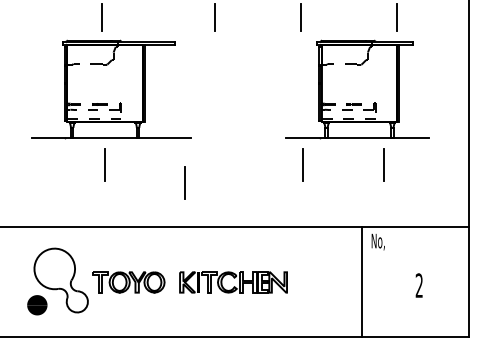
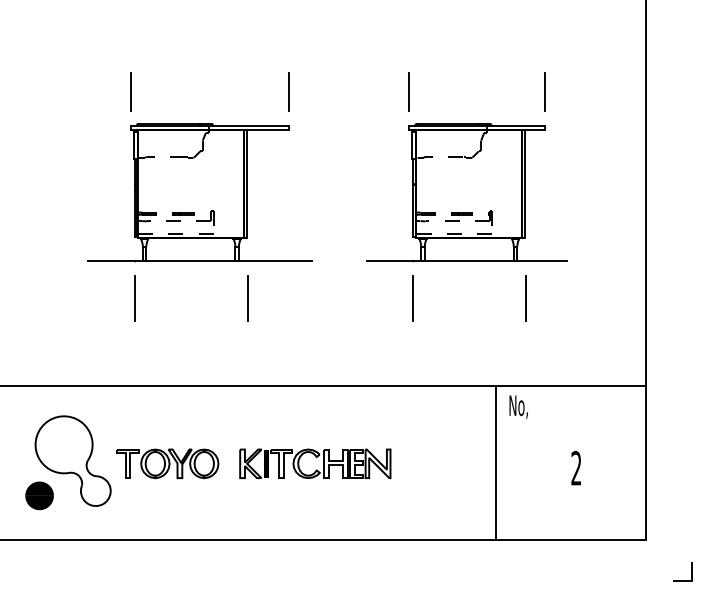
part: (111, 89) -> (199, 192), moved
part: (357, 89) -> (466, 192), moved
line: (185, 183) -> (247, 298), moved

